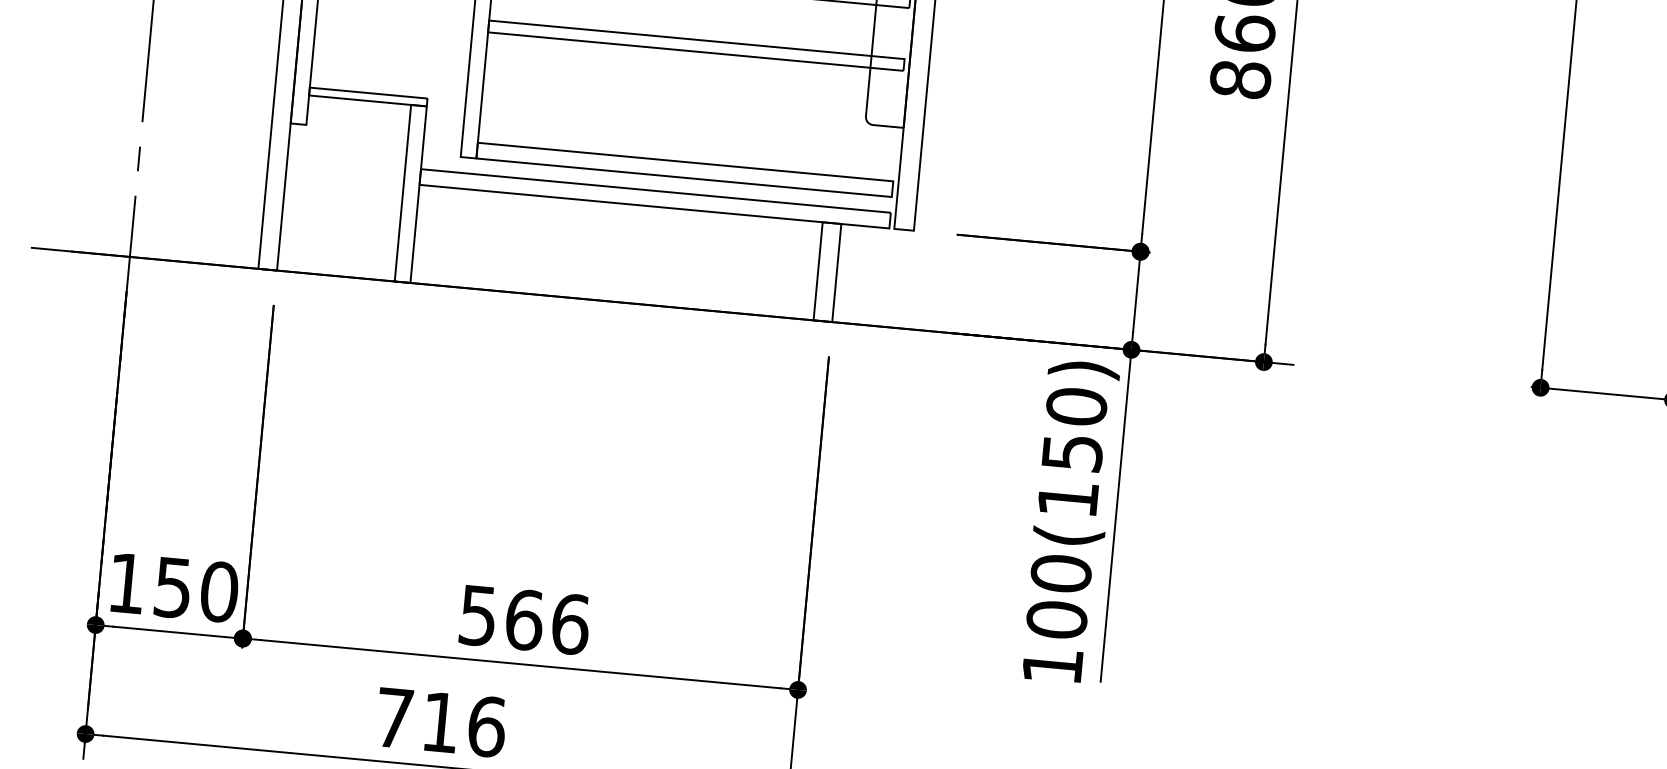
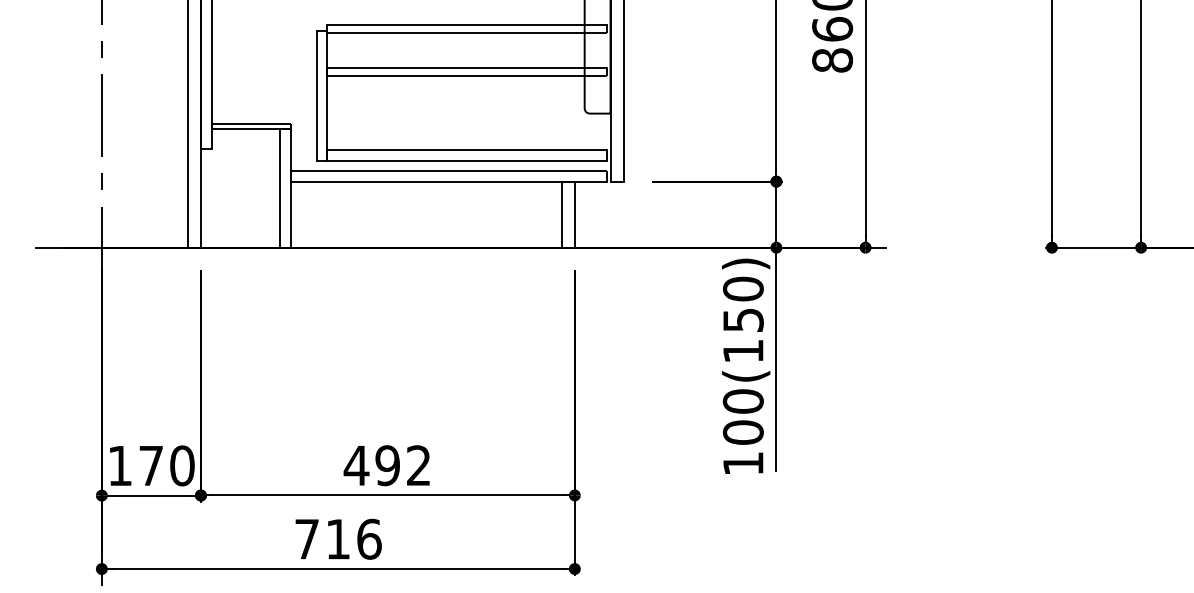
text: (171, 588) -> (150, 466), 150 -> 170
text: (524, 619) -> (387, 465), 566 -> 492

